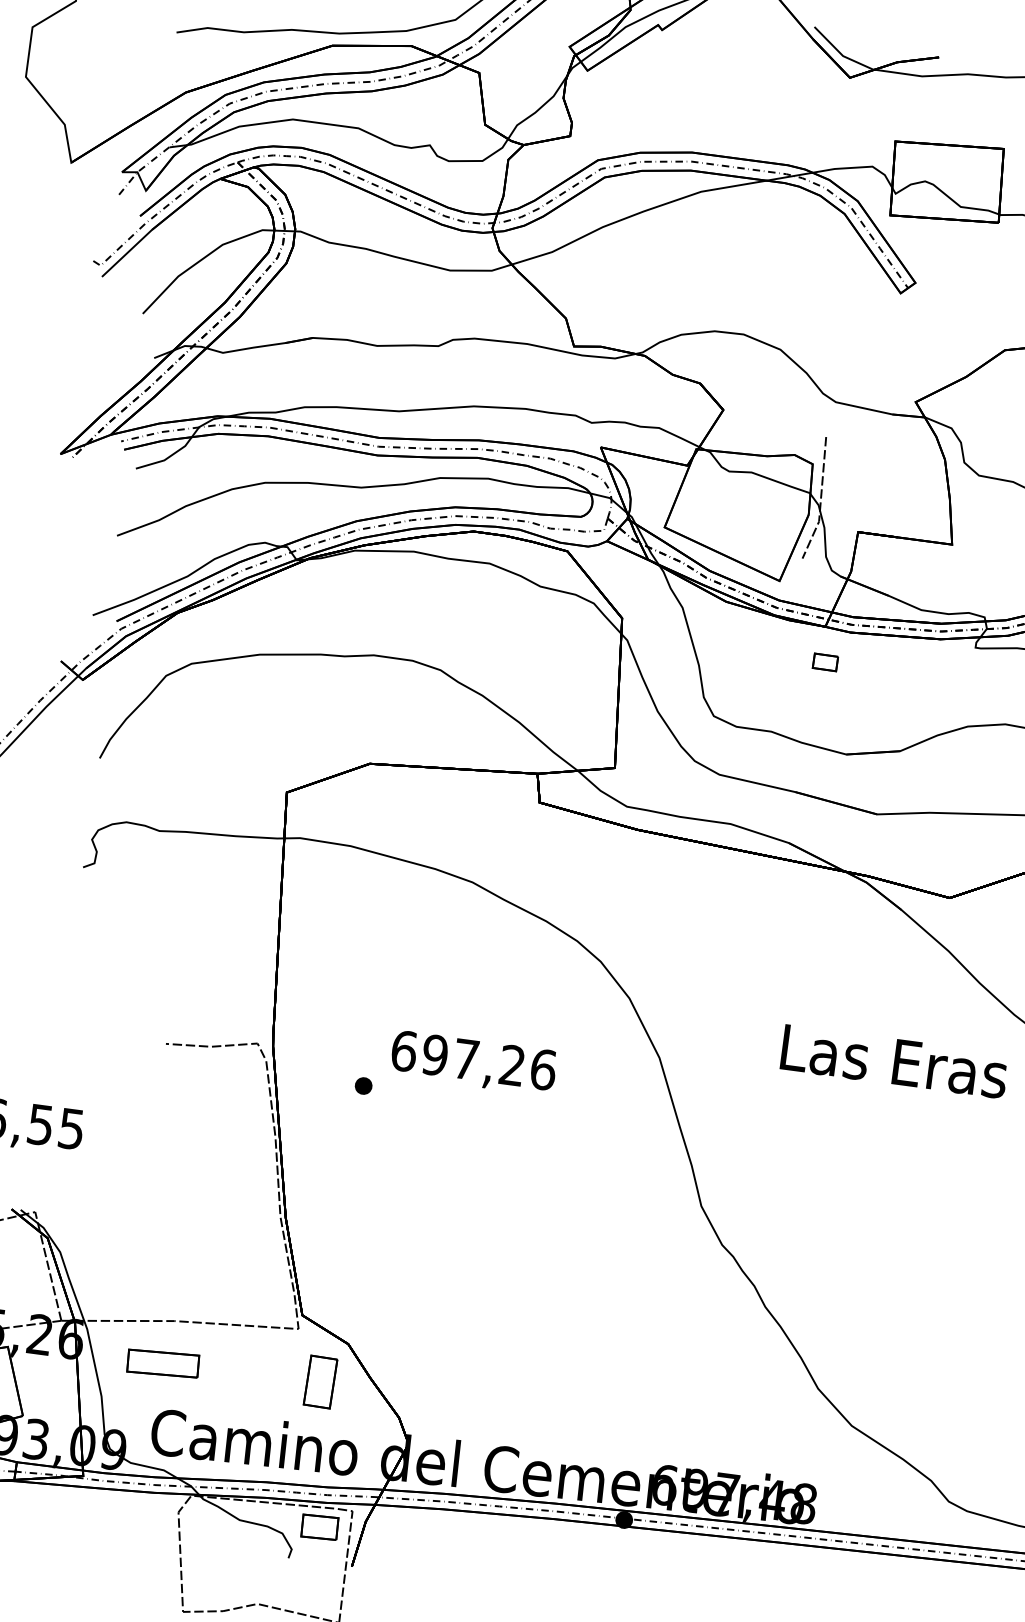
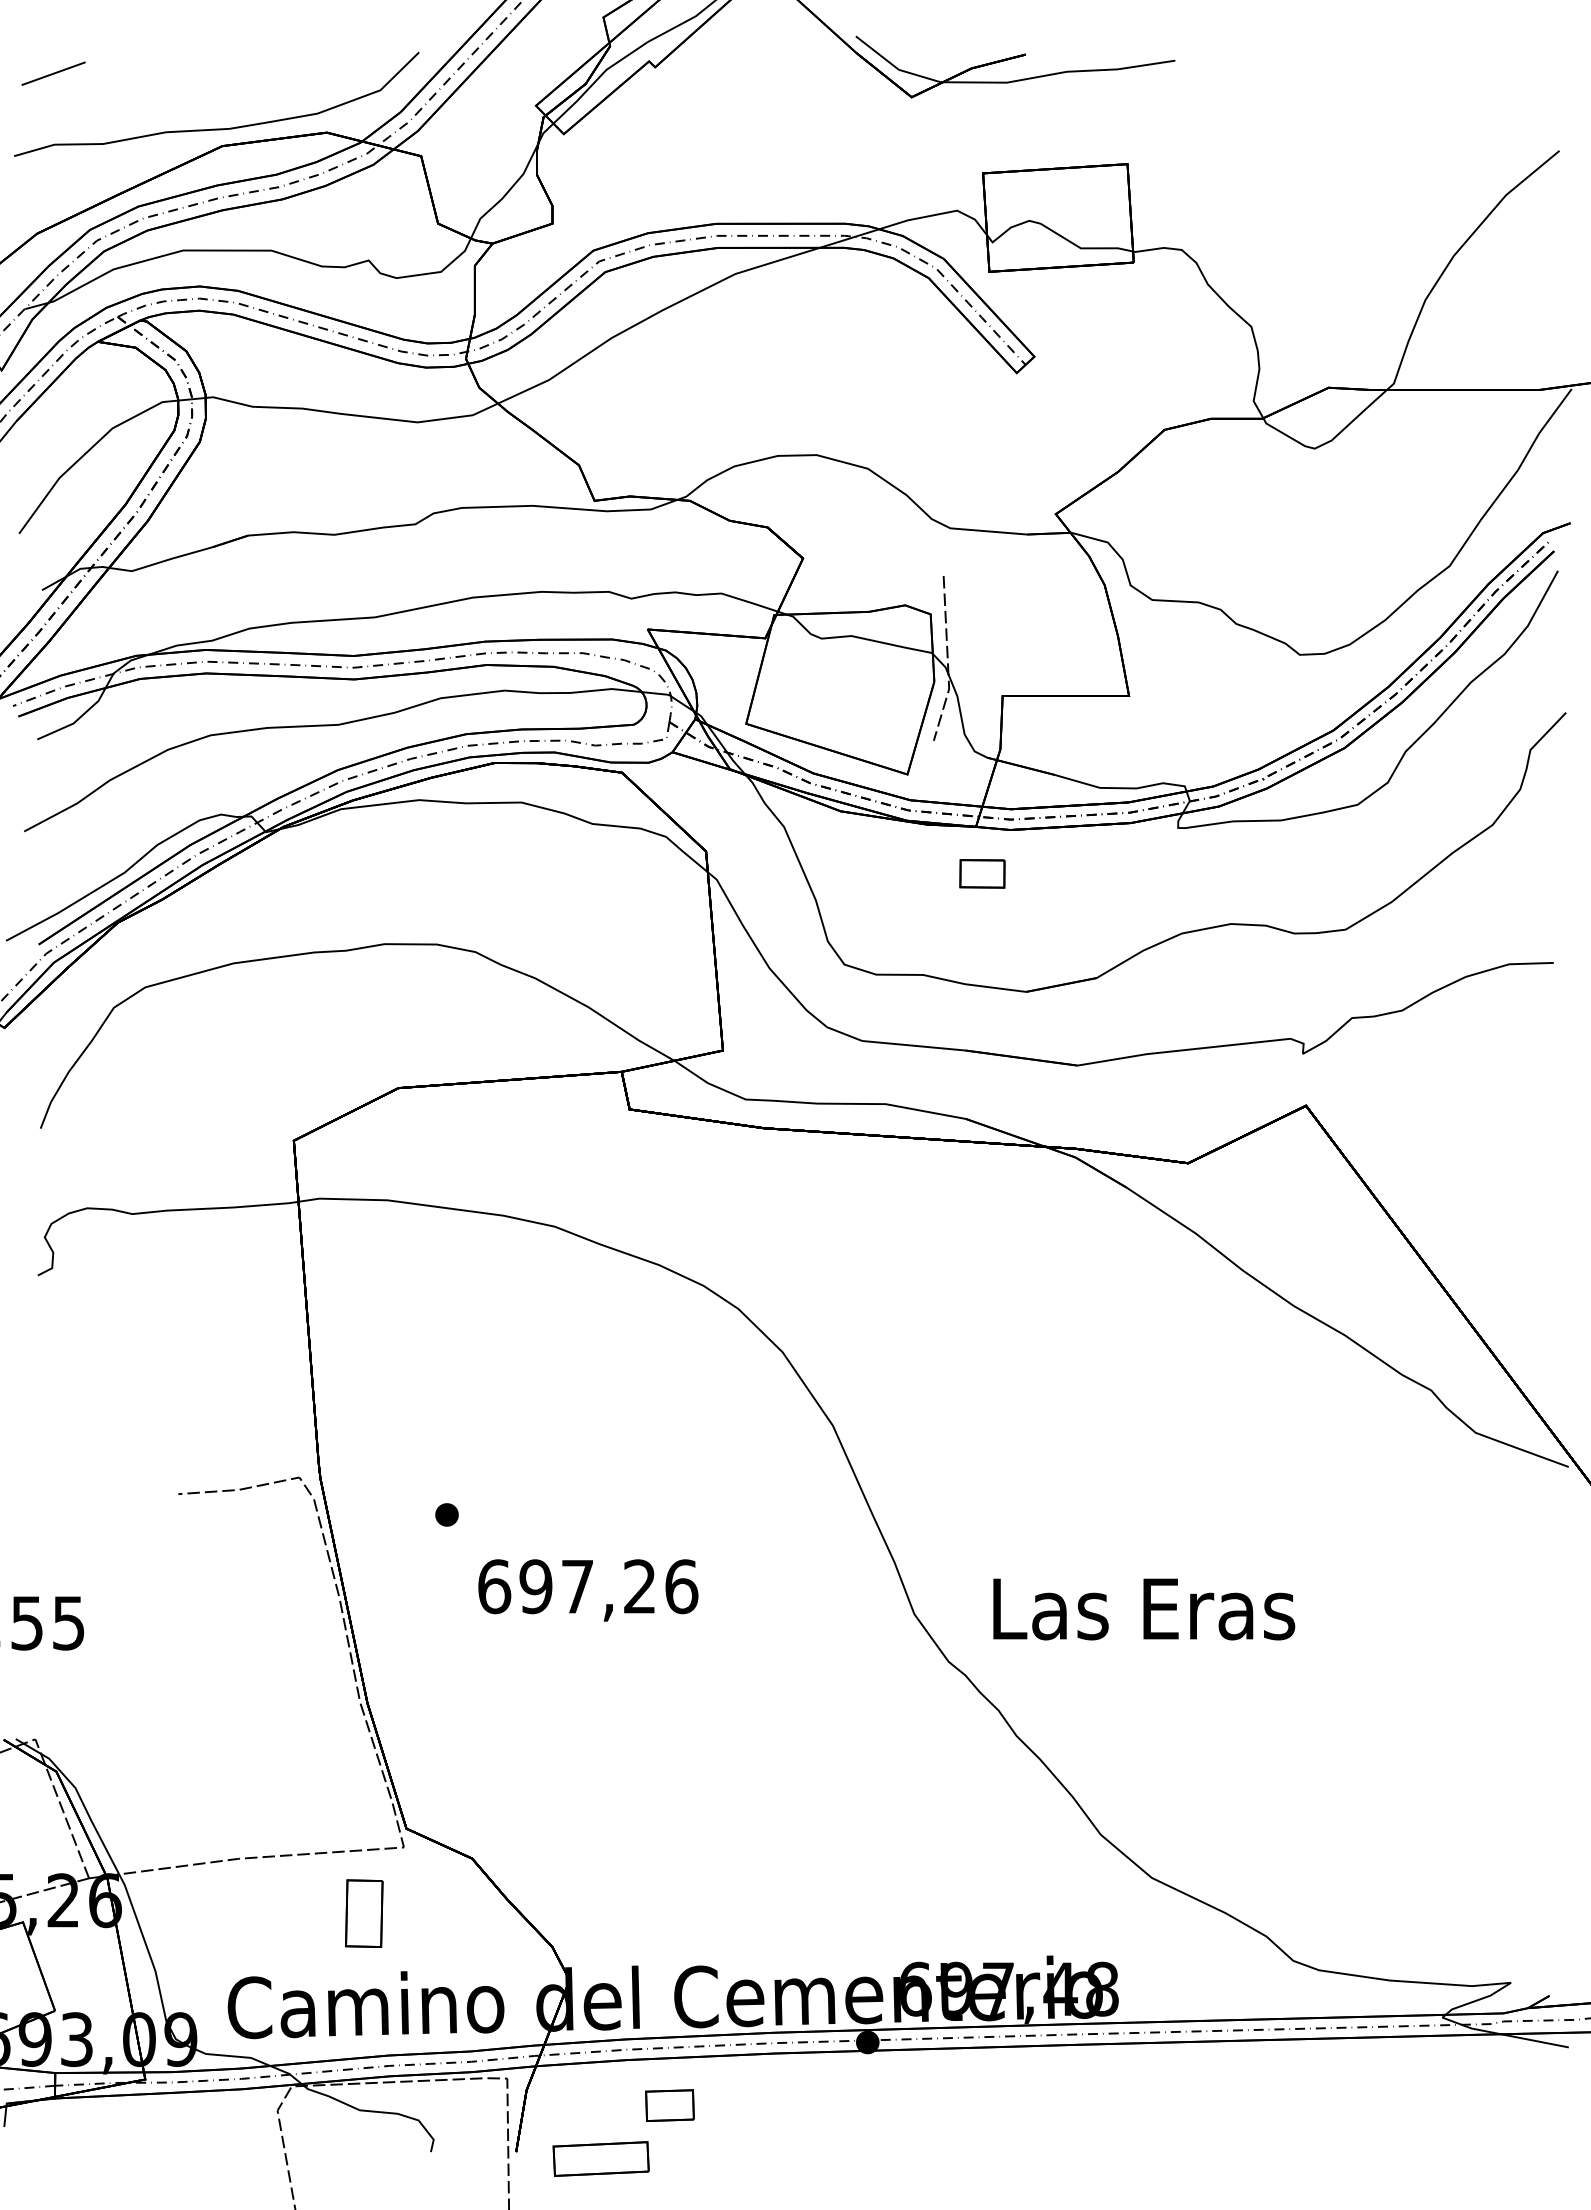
part: (825, 662) -> (982, 873), size x1.4
text: (894, 1061) -> (1144, 1609), moved
text: (473, 1063) -> (588, 1590), moved
part: (162, 1363) -> (600, 2158), moved
part: (320, 1381) -> (364, 1913), moved
part: (319, 1527) -> (669, 2105), moved

